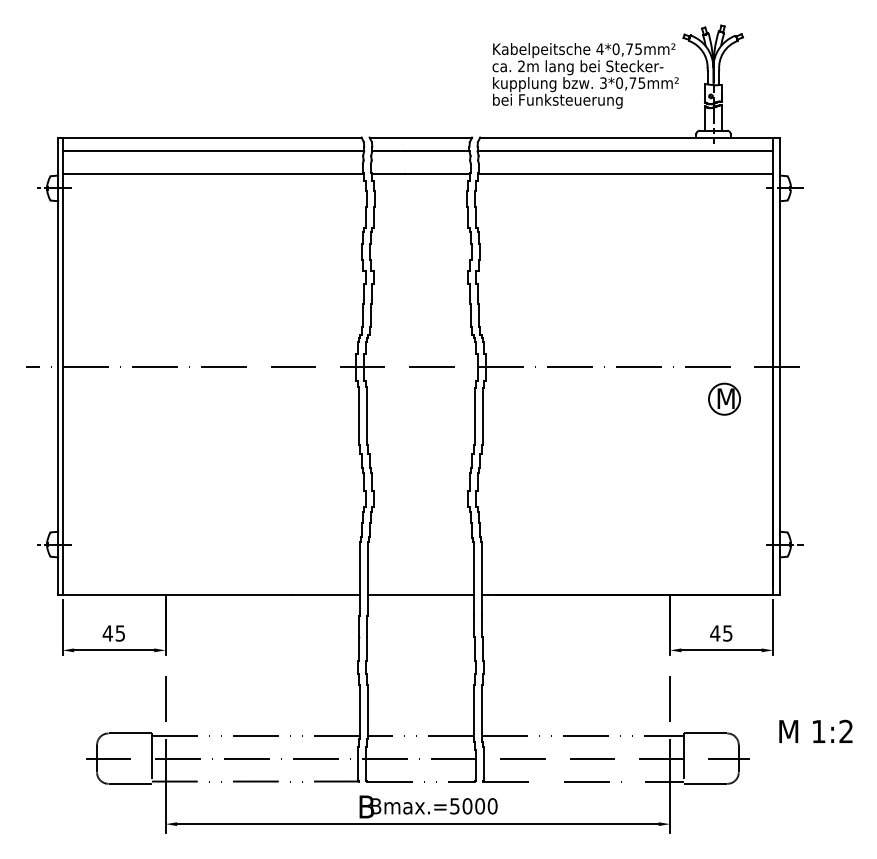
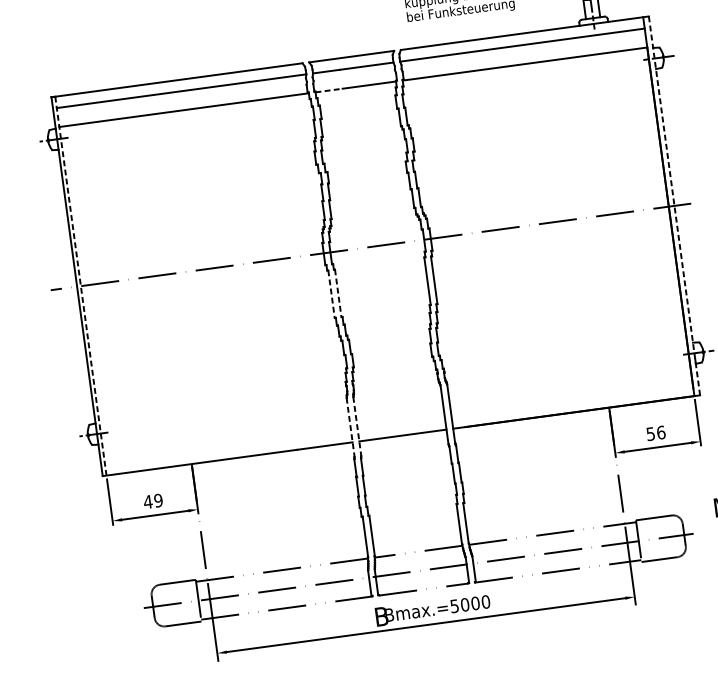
line: (389, 174) -> (329, 90), solid -> dashed
line: (62, 366) -> (80, 286), solid -> dashed
line: (779, 366) -> (674, 205), solid -> dashed
part: (724, 398) -> (632, 238), removed
line: (358, 416) -> (331, 294), solid -> dashed
line: (366, 416) -> (337, 293), solid -> dashed
line: (360, 577) -> (350, 427), solid -> dashed
line: (368, 577) -> (357, 426), solid -> dashed
text: (120, 633) -> (158, 500), 45 -> 49
text: (721, 633) -> (655, 433), 45 -> 56

